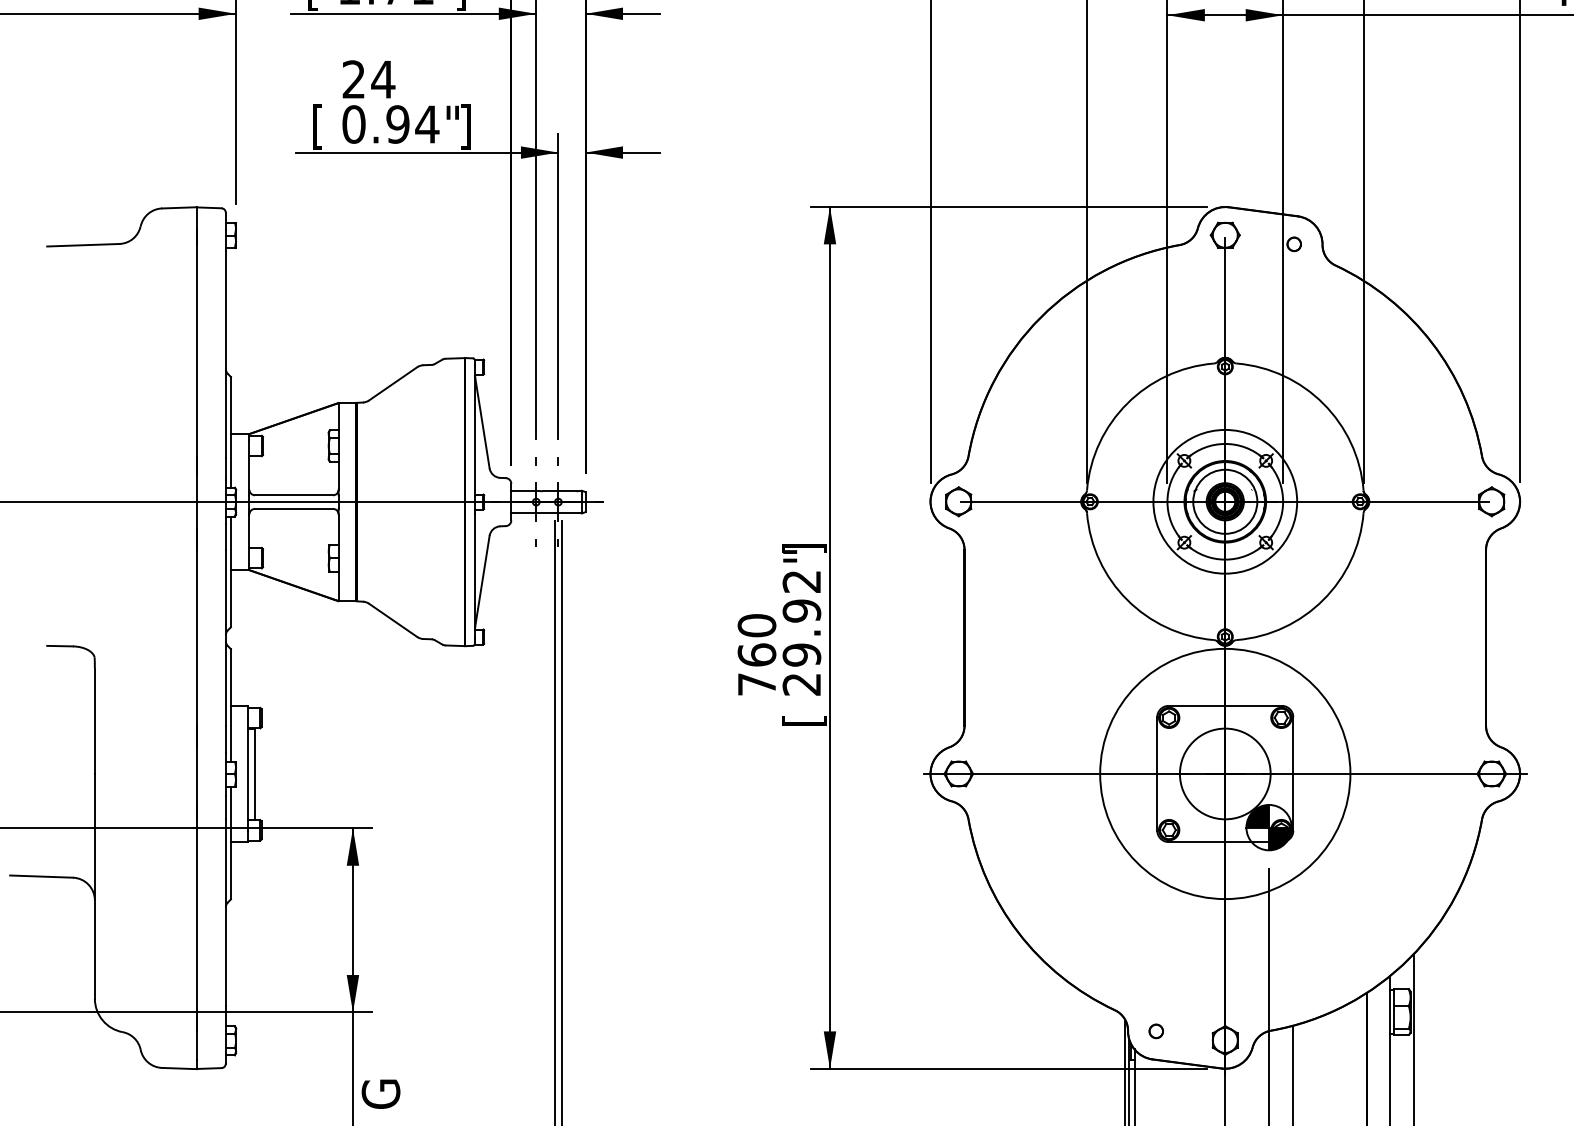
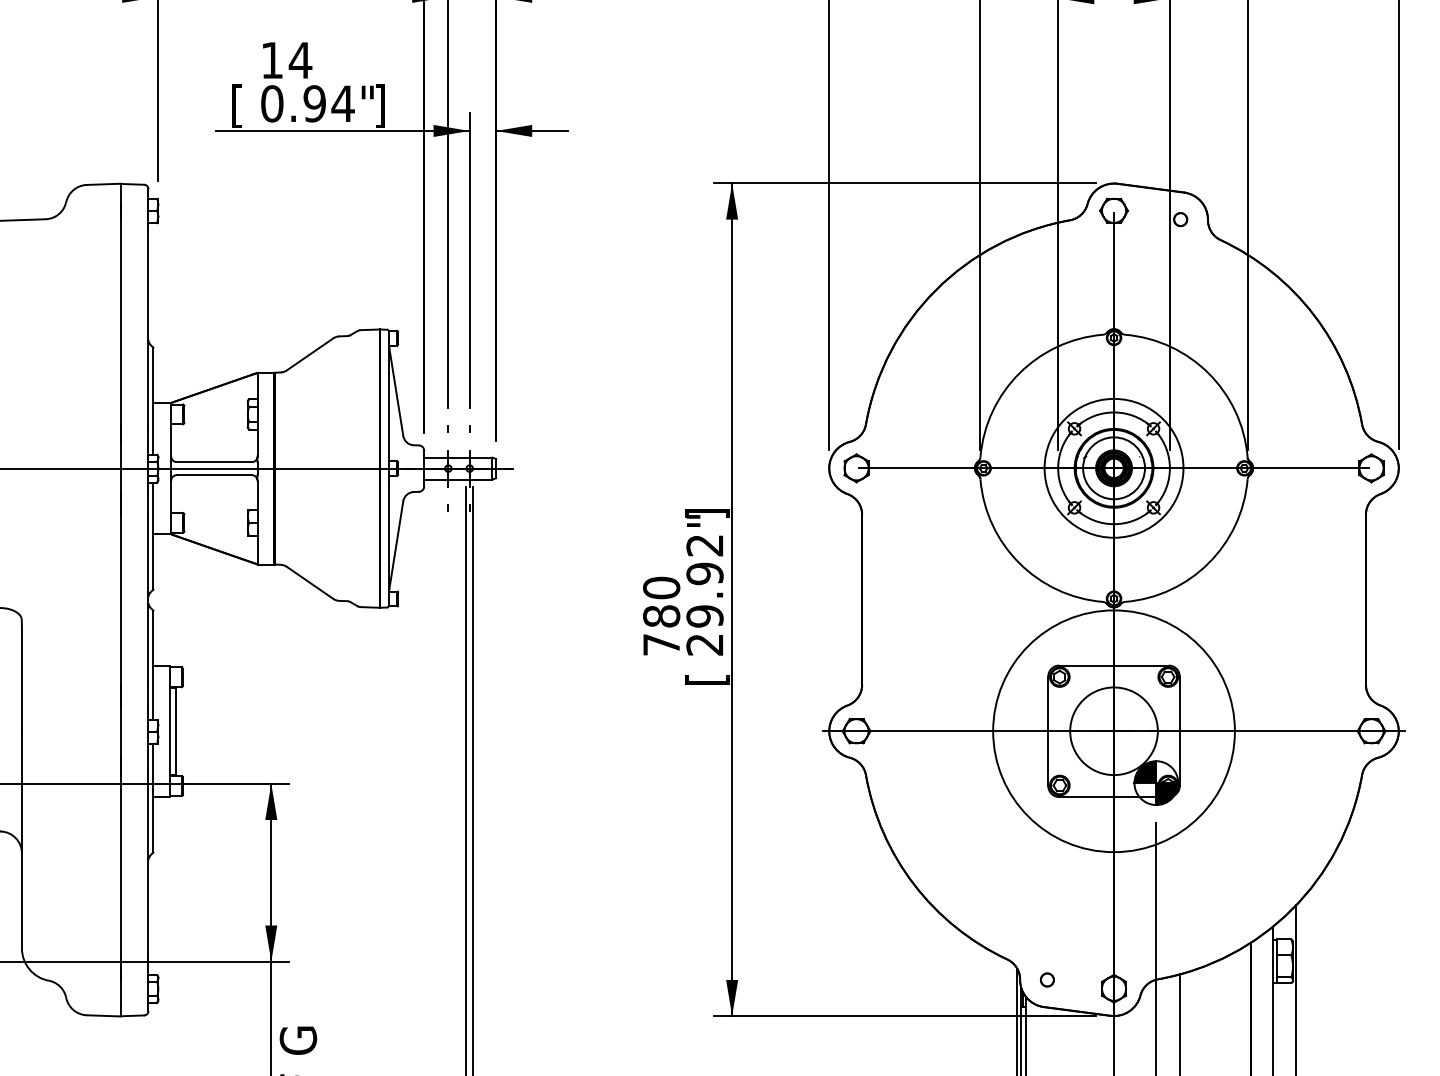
text: (353, 79) -> (271, 60), 24 -> 14
text: (756, 654) -> (661, 615), 760 -> 780

